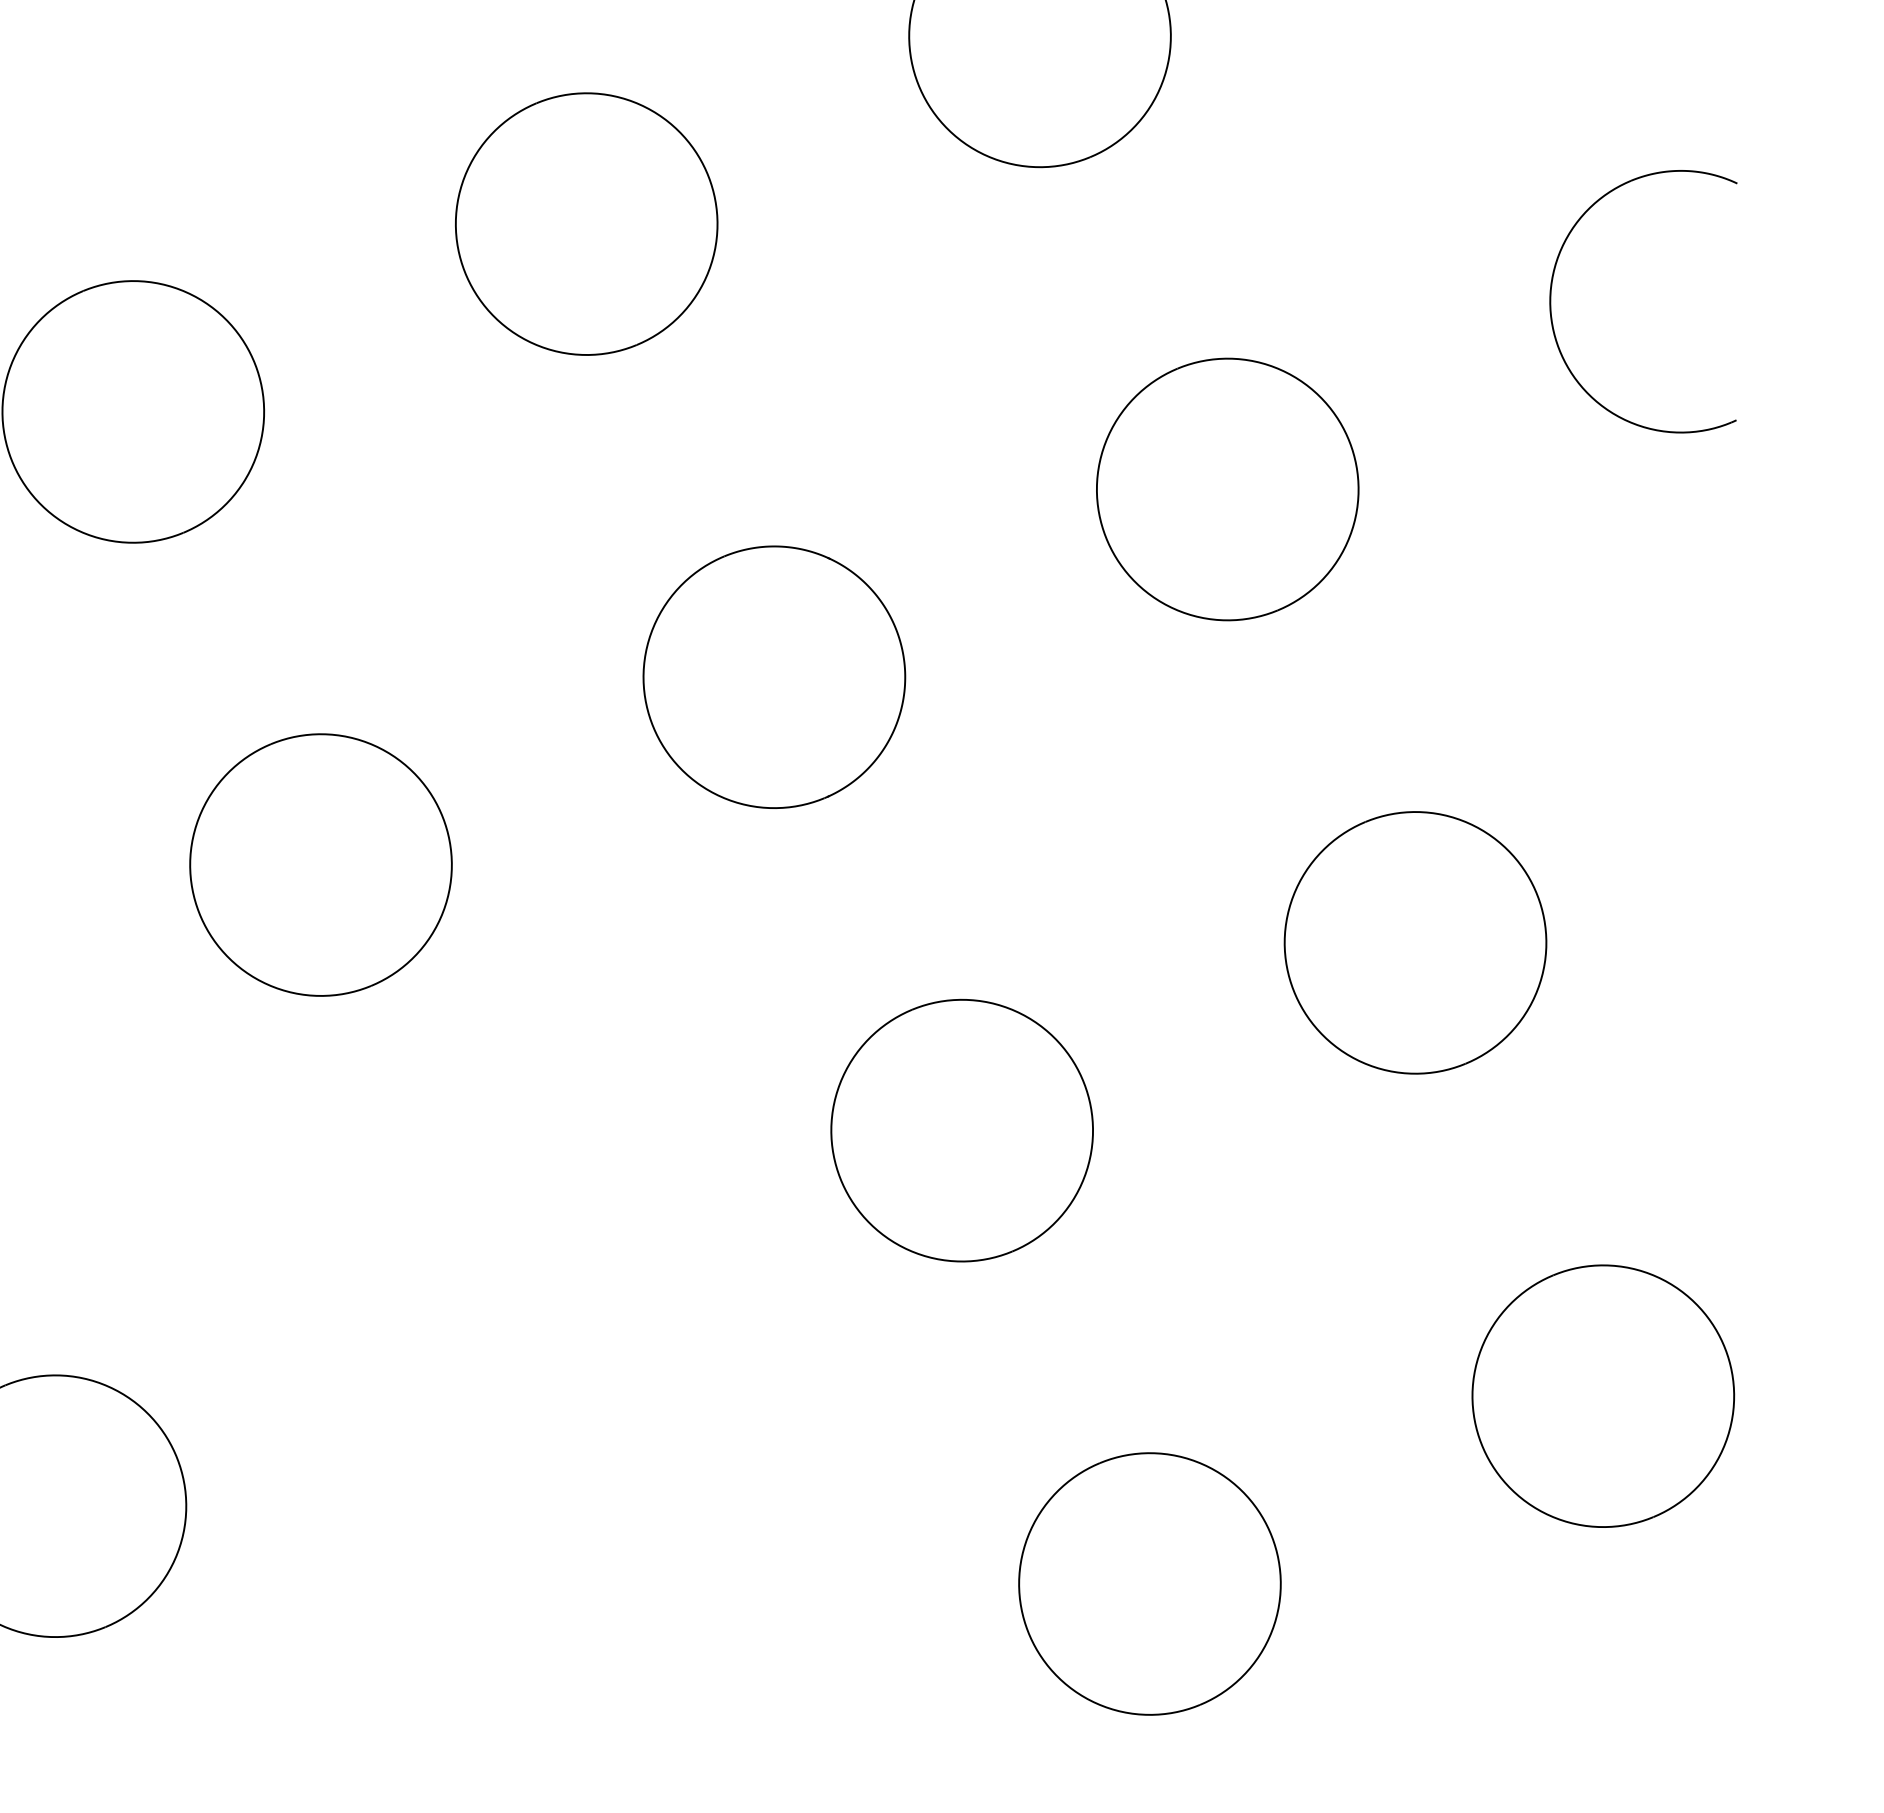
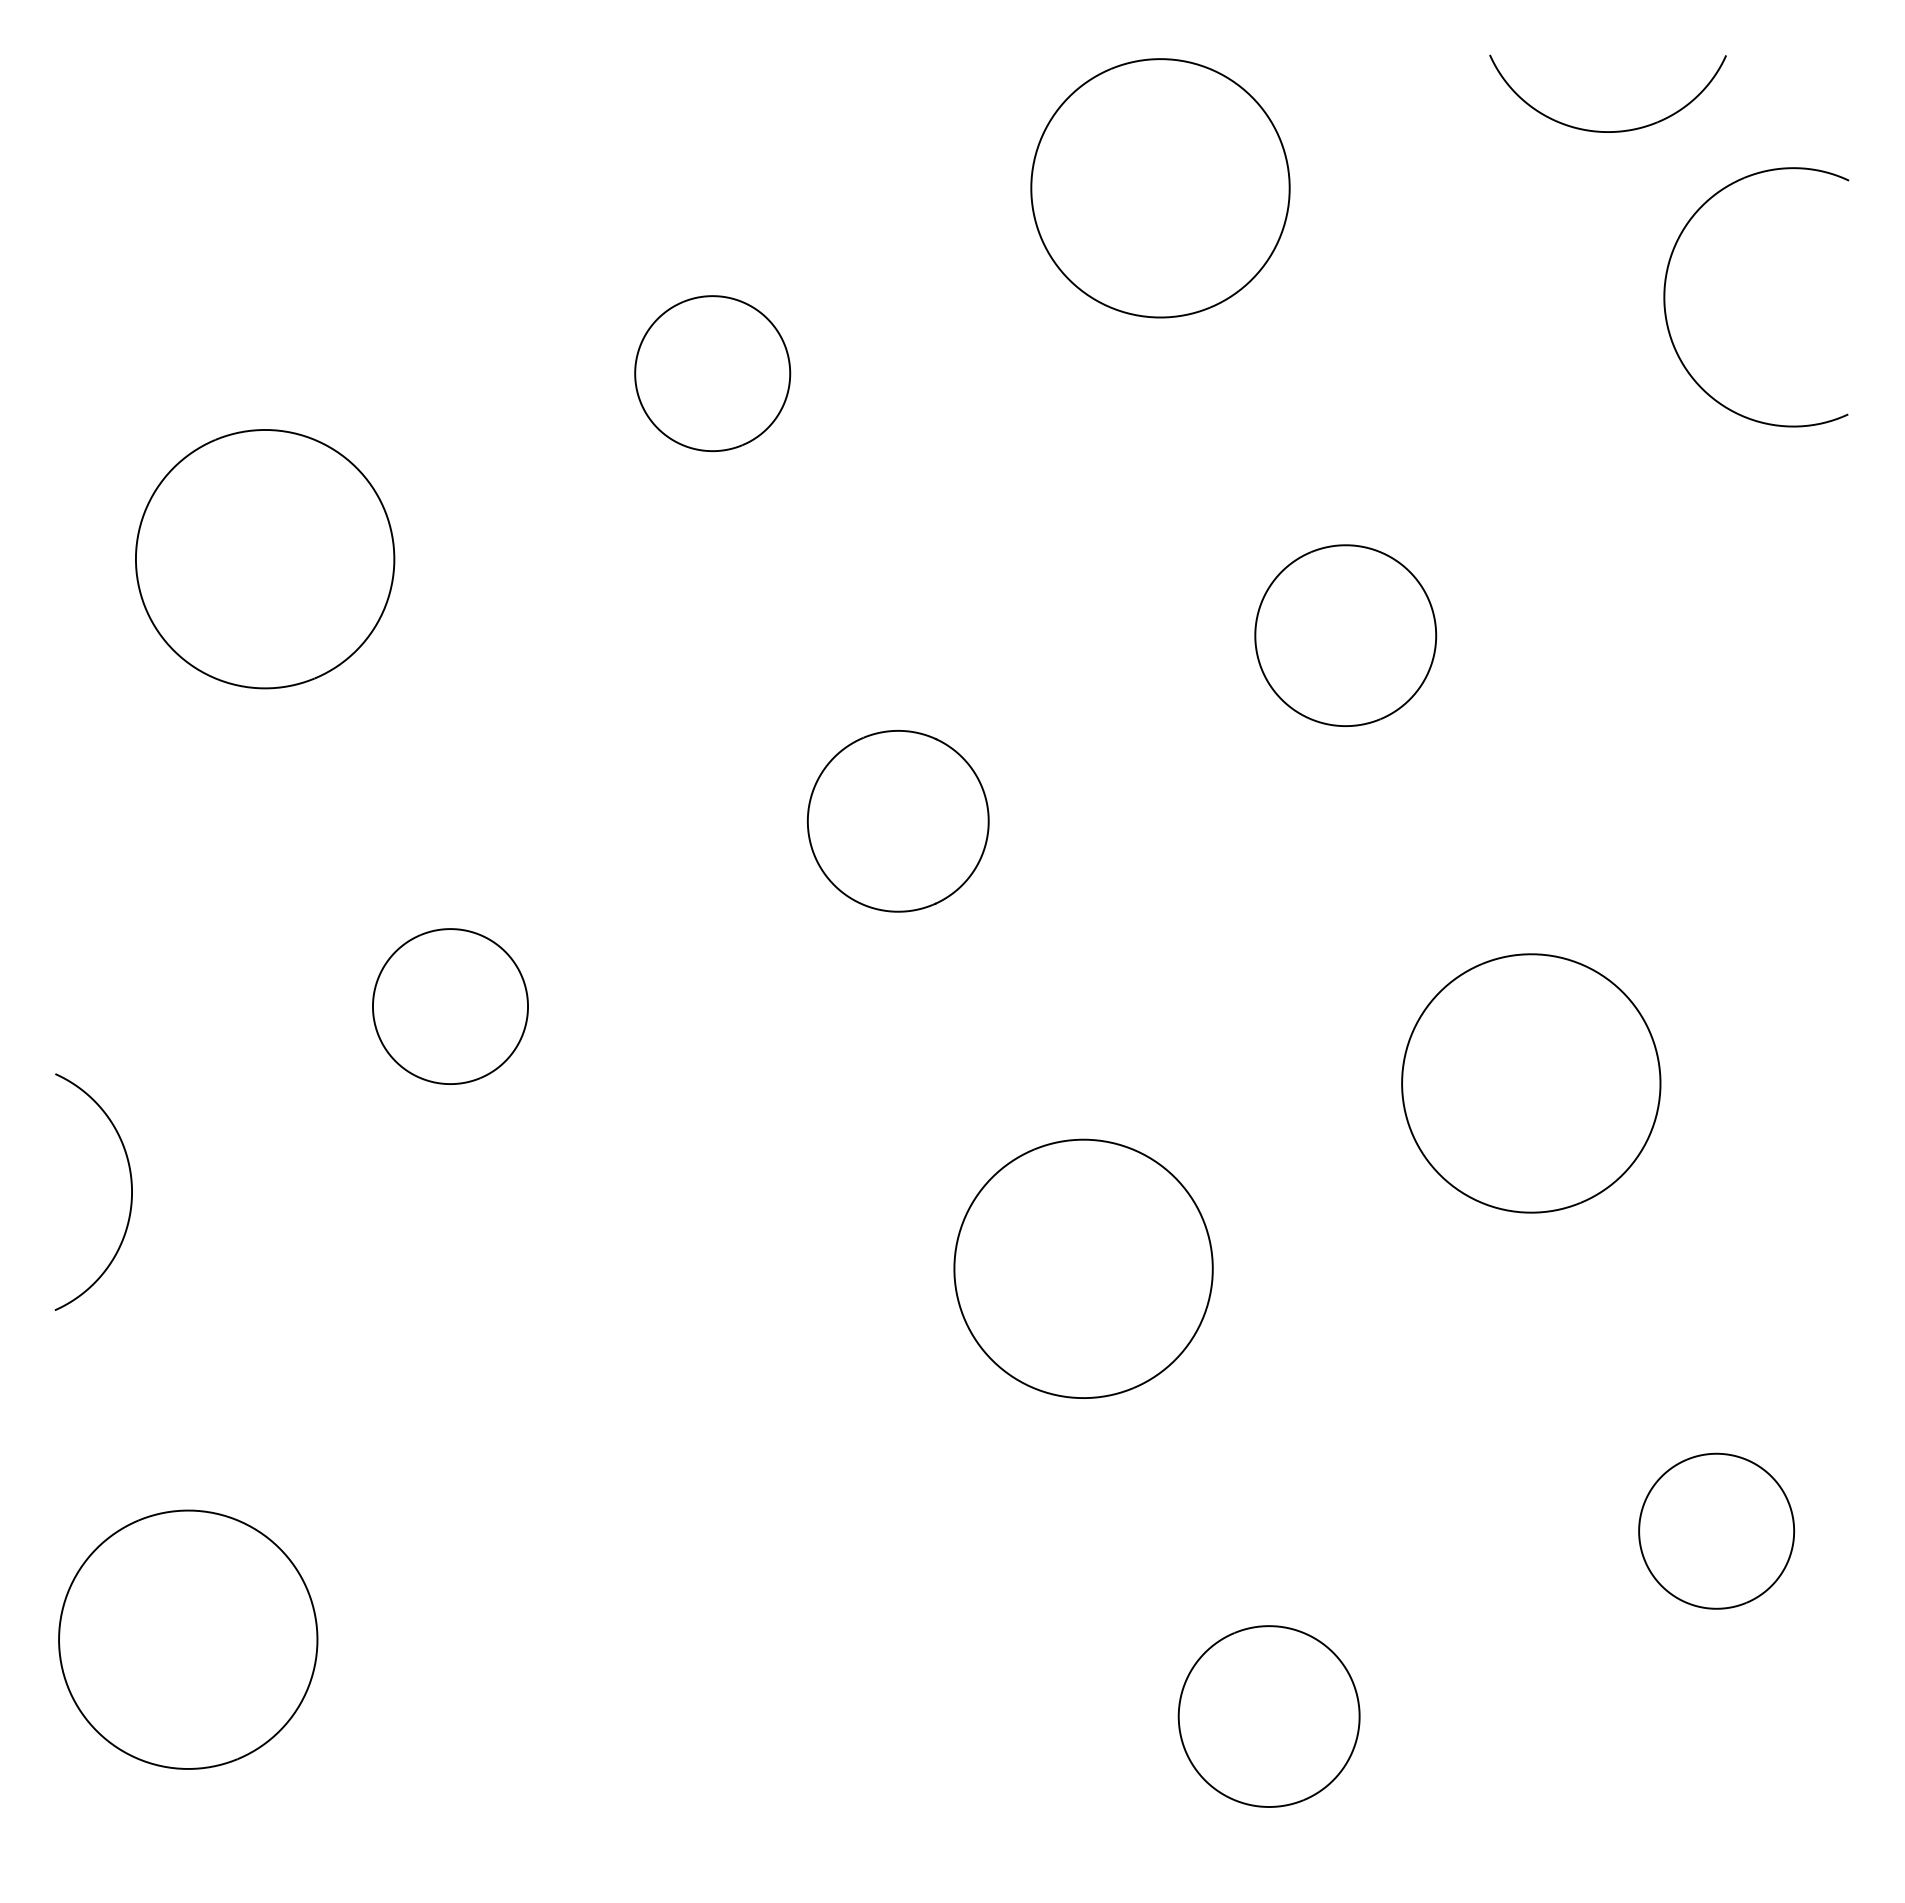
part: (586, 223) -> (712, 373), size x0.6
part: (1551, 301) -> (1665, 297), moved
part: (1227, 489) -> (1345, 635), size x0.7
part: (774, 677) -> (898, 821), size x0.7
part: (321, 864) -> (450, 1006), size x0.6
part: (1603, 1396) -> (1716, 1531), size x0.6
part: (1150, 1583) -> (1269, 1716), size x0.7

